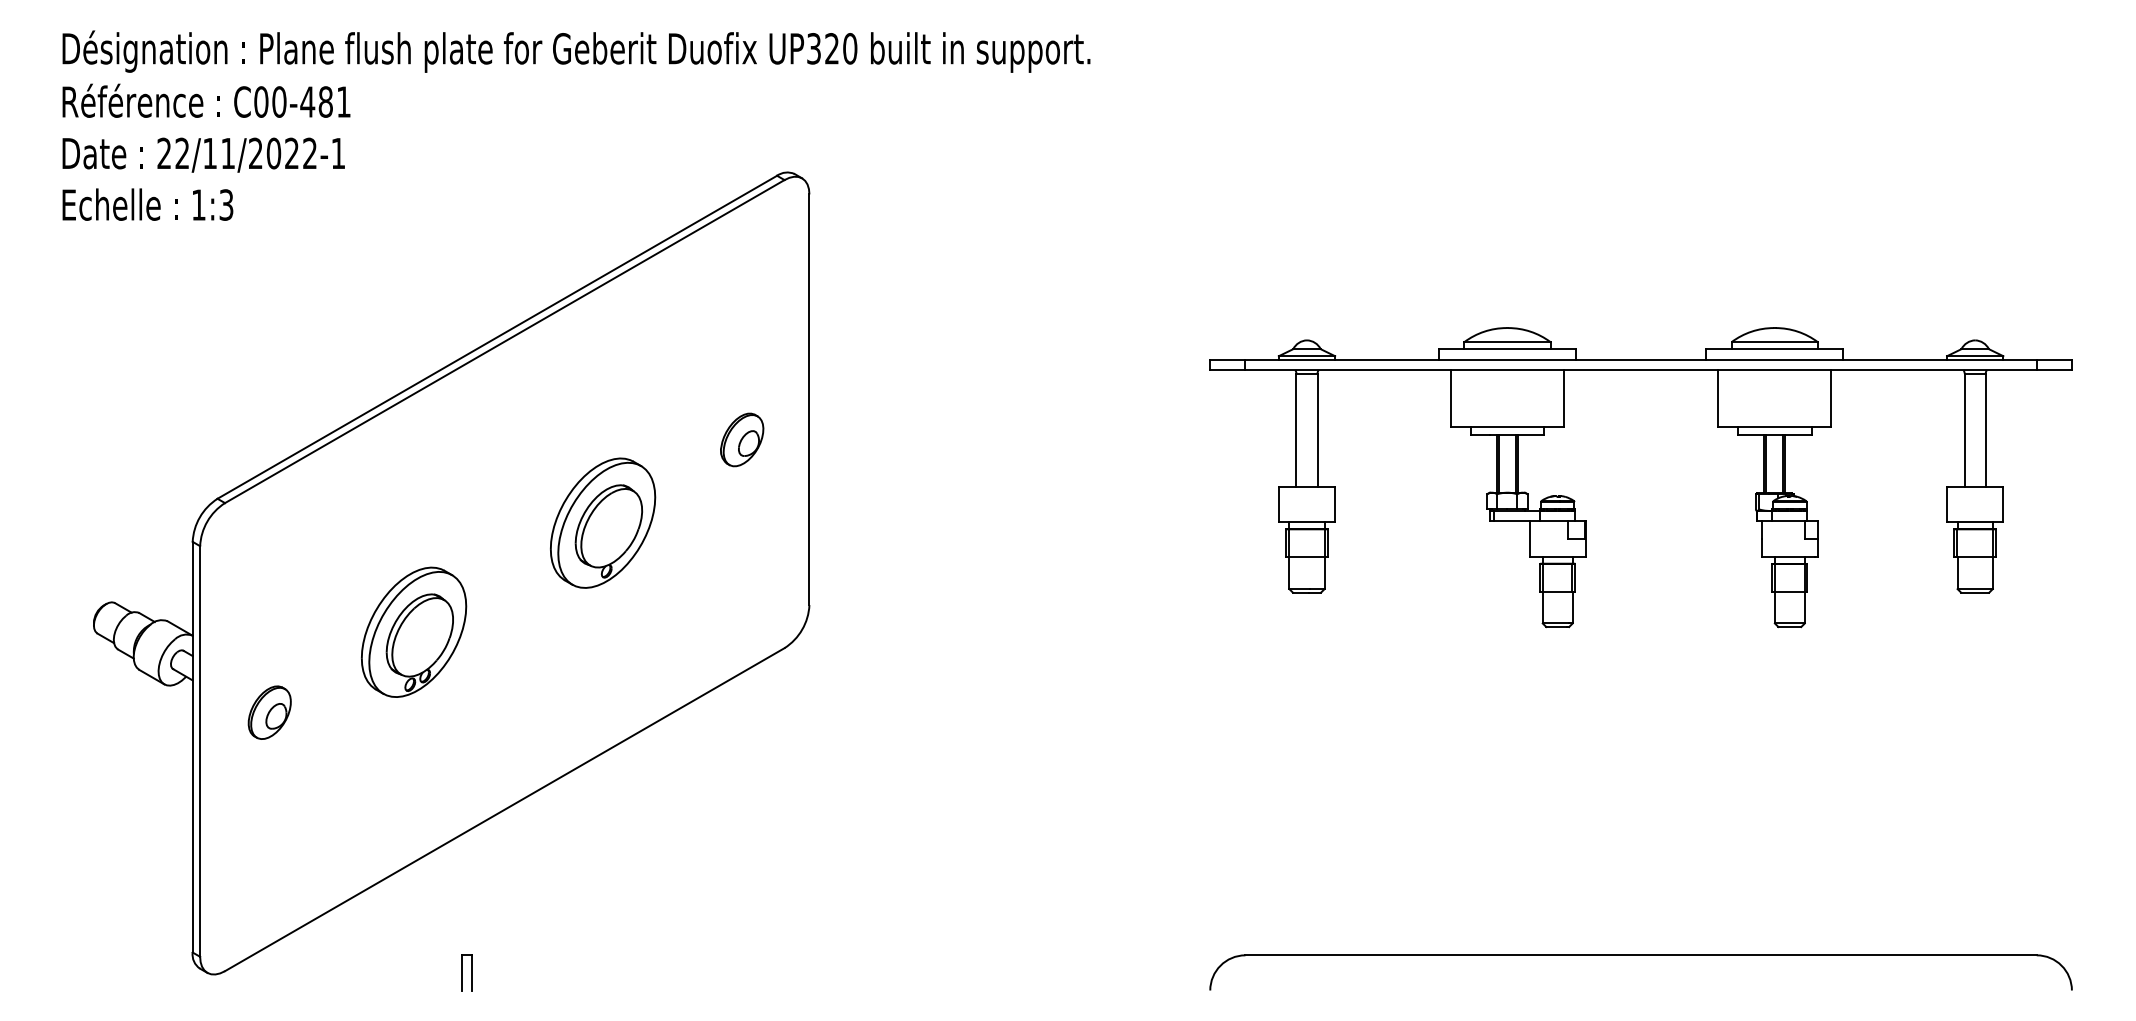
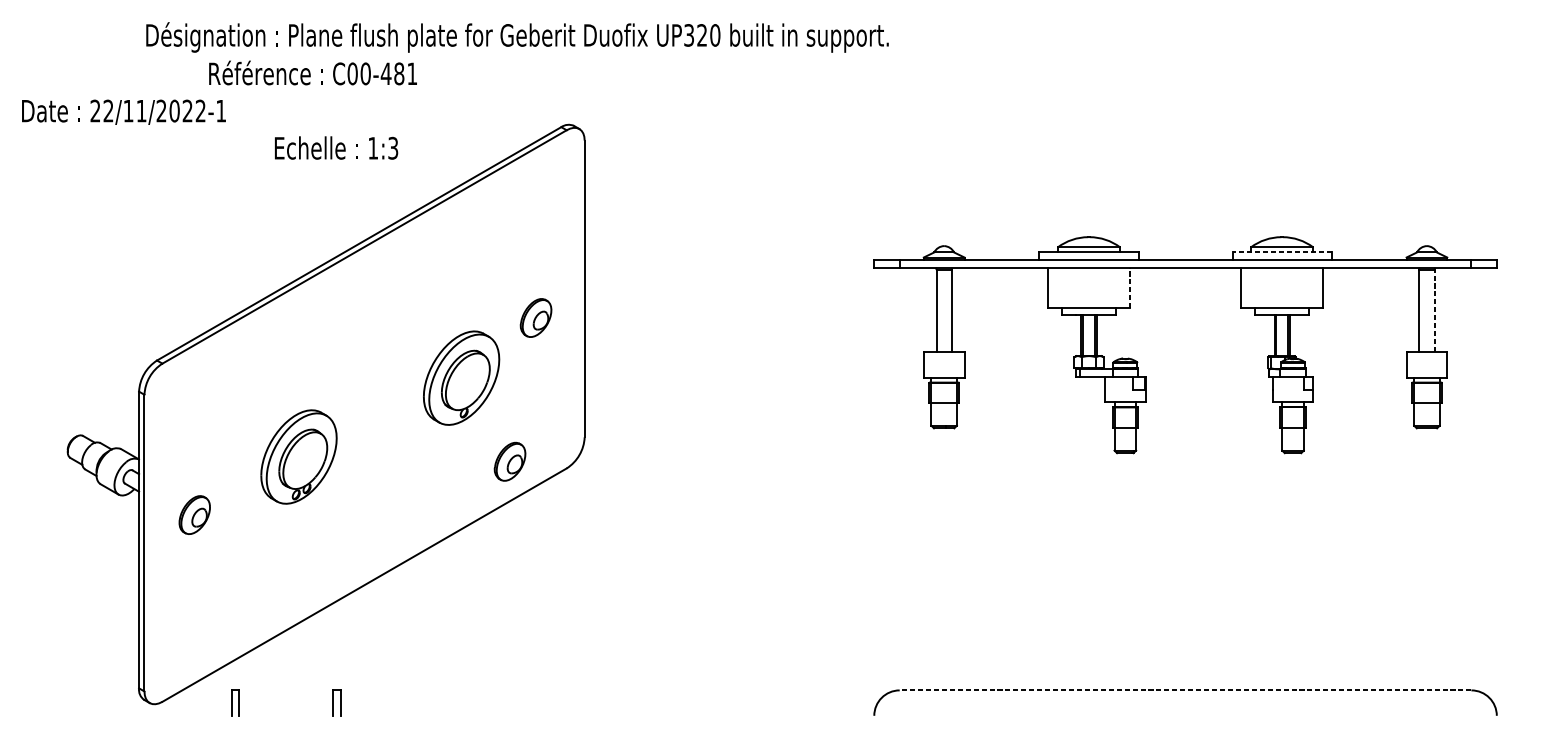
text: (576, 51) -> (517, 37), moved
text: (206, 100) -> (313, 72), moved
text: (203, 154) -> (123, 111), moved
text: (147, 204) -> (336, 147), moved
line: (1774, 349) -> (1281, 252), solid -> dashed
line: (1563, 397) -> (1129, 287), solid -> dashed
line: (1985, 430) -> (1434, 311), solid -> dashed
part: (603, 522) -> (461, 377), moved
part: (706, 638) -> (510, 461), added
line: (1641, 955) -> (1185, 690), solid -> dashed
part: (325, 972) -> (235, 702), added

